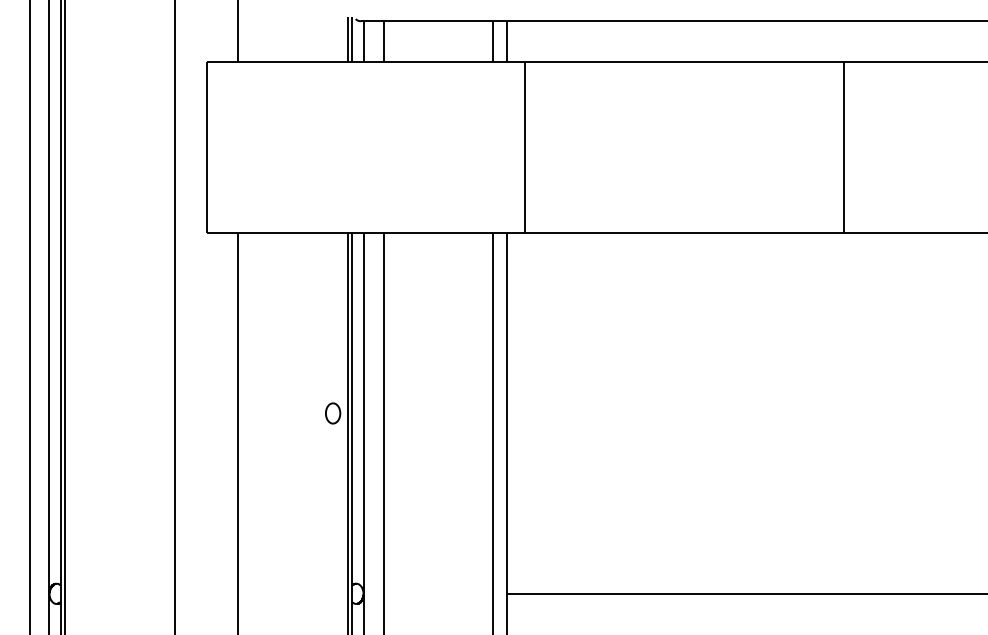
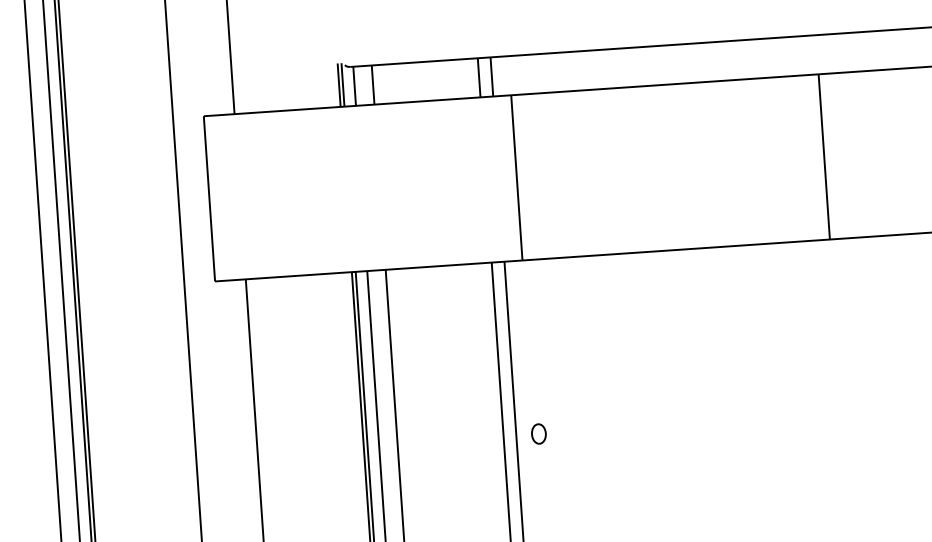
part: (333, 413) -> (539, 434), moved

